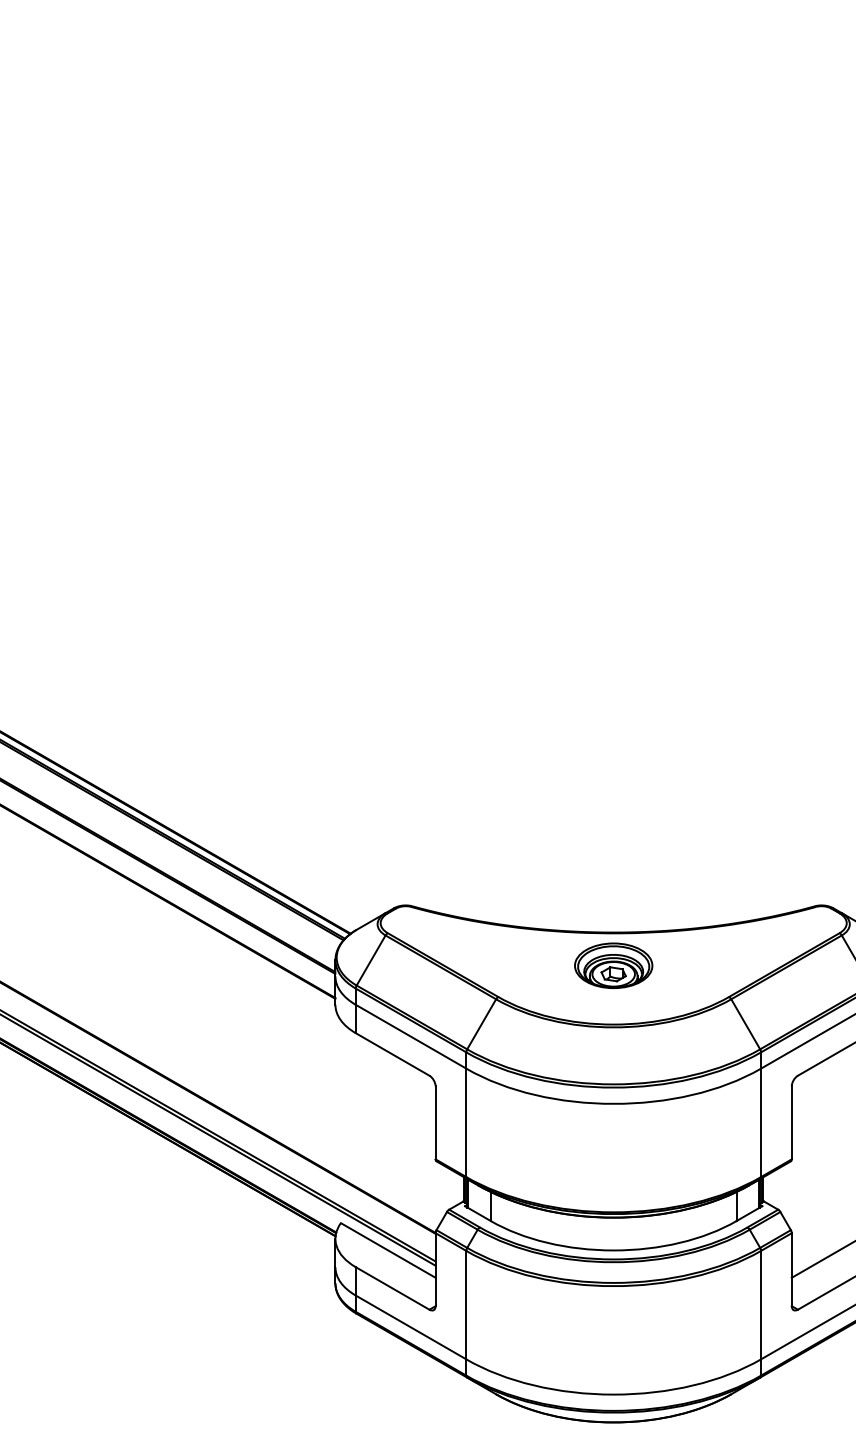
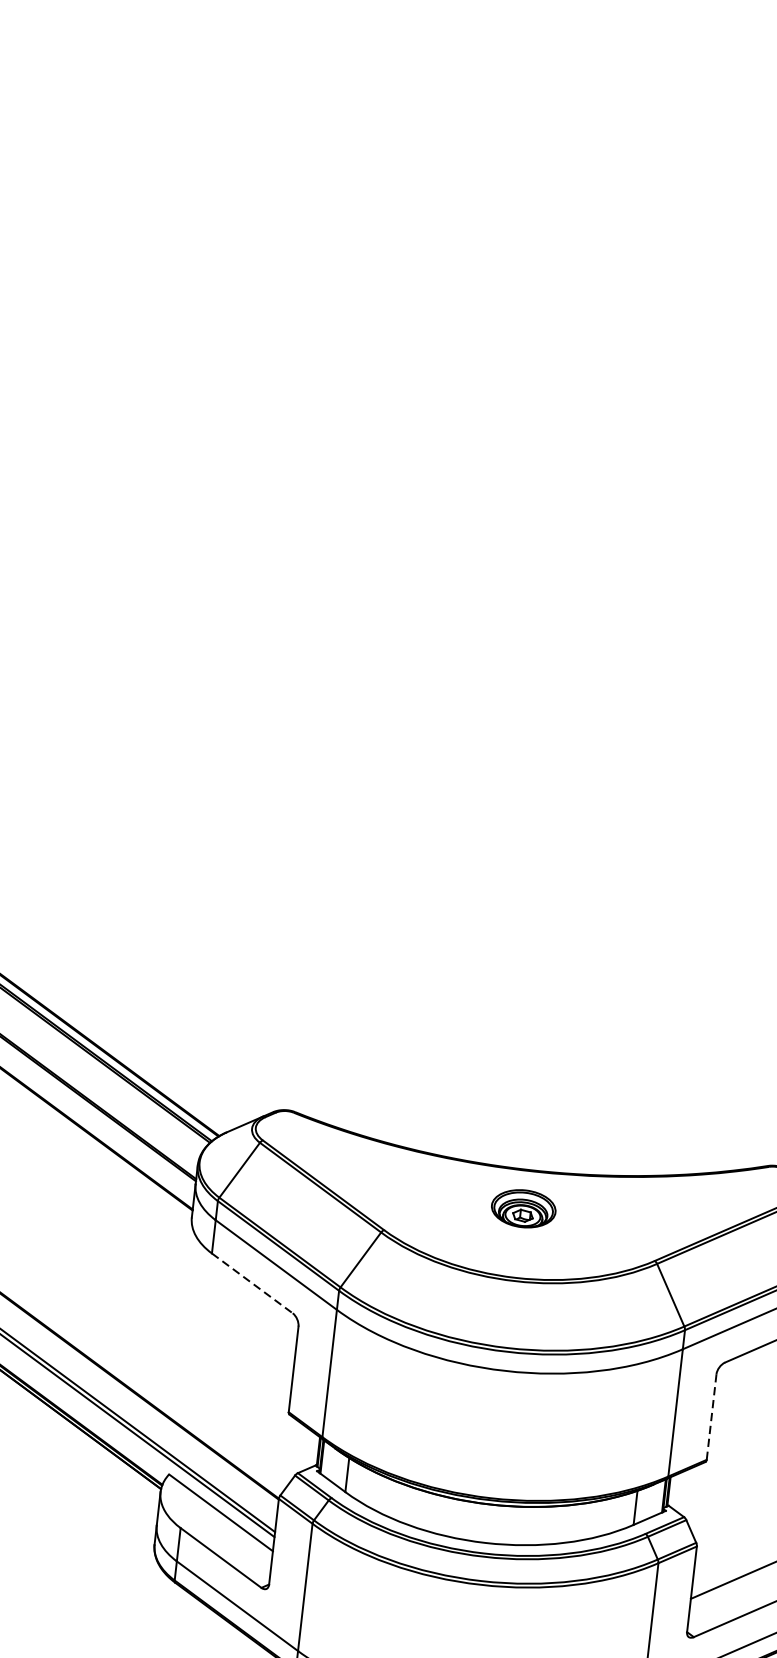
part: (613, 965) -> (523, 1208), size x0.7
line: (392, 1054) -> (252, 1283), solid -> dashed
line: (791, 1123) -> (711, 1417), solid -> dashed

